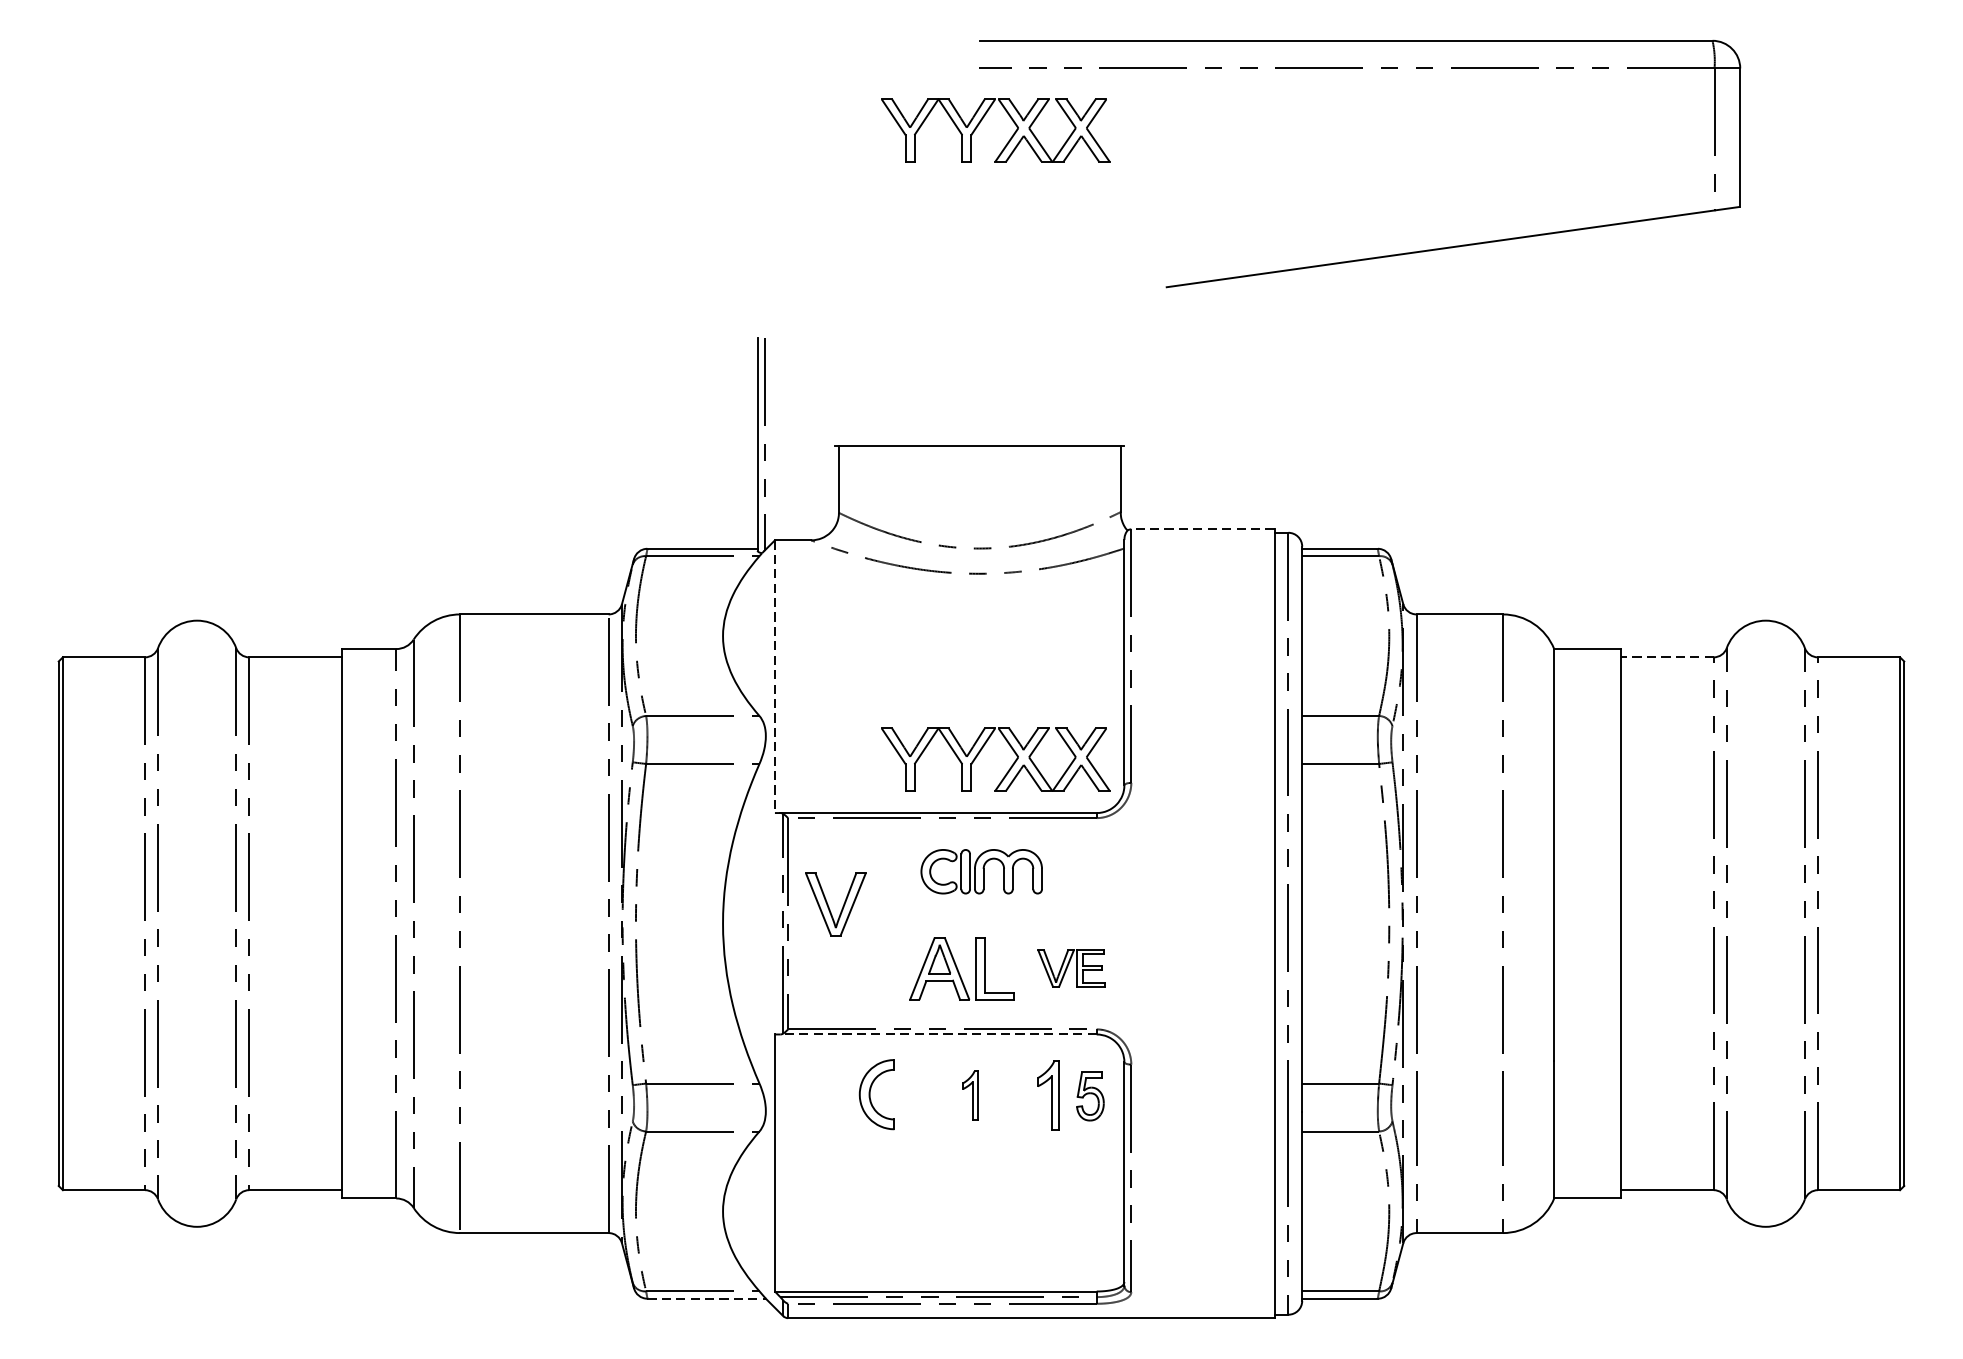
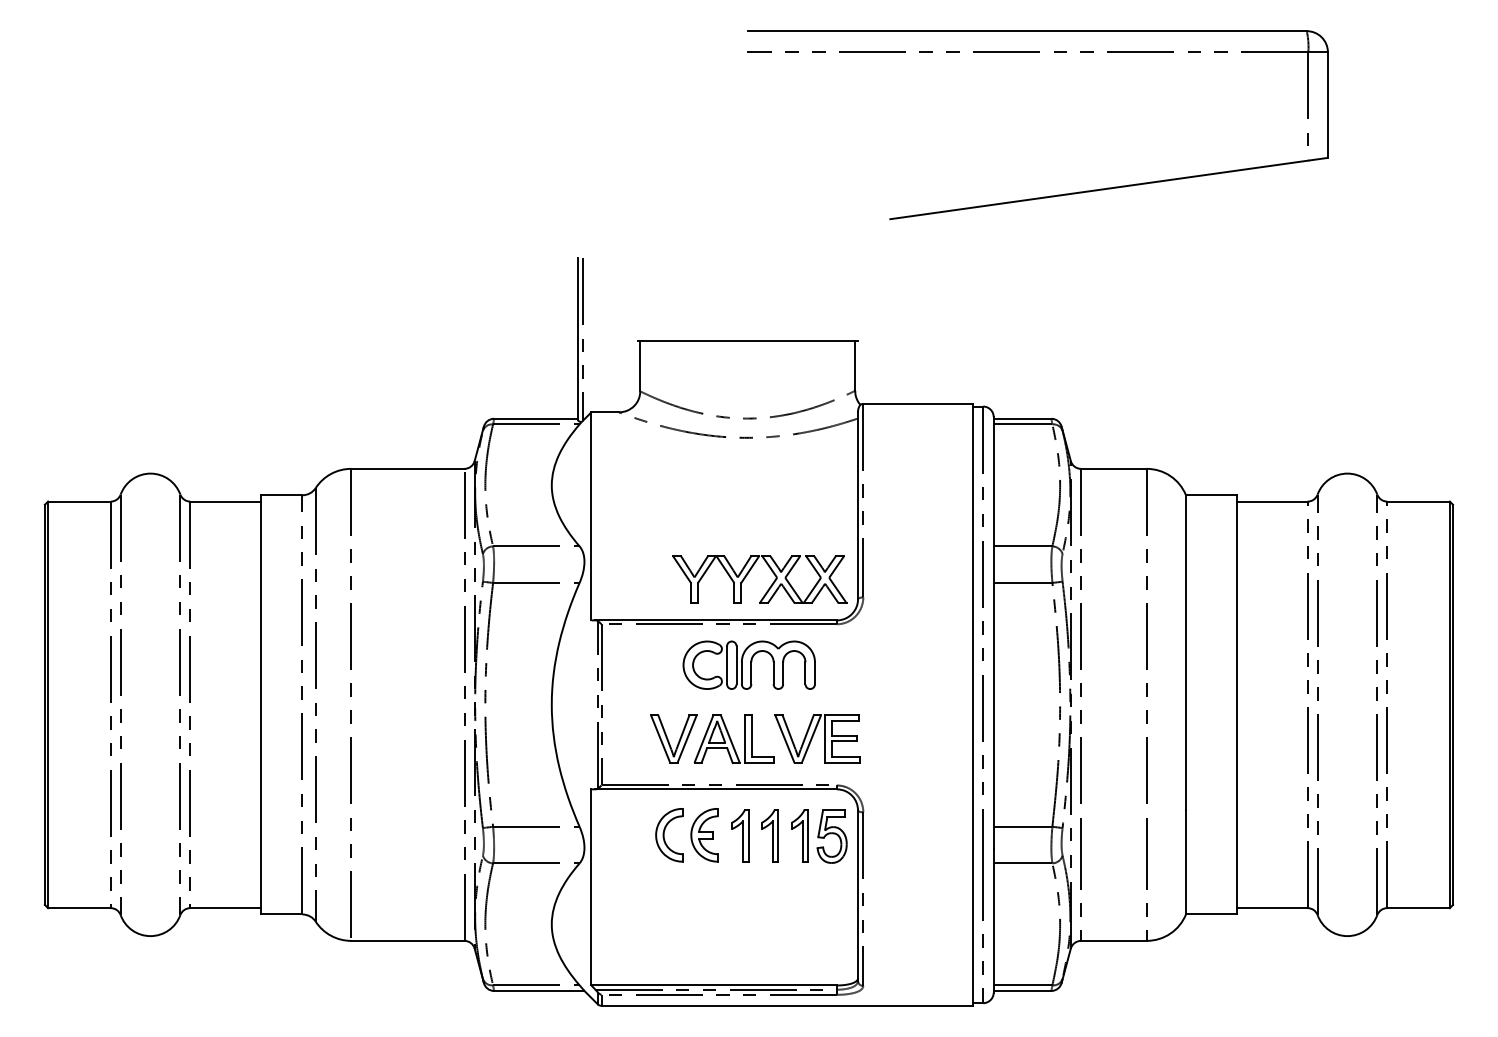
part: (983, 119) -> (750, 91), removed
line: (1202, 528) -> (917, 403), dashed -> solid
line: (1667, 657) -> (1272, 501), dashed -> solid
line: (775, 676) -> (591, 516), dashed -> solid
part: (980, 870) -> (748, 664), size x1.43
part: (835, 903) -> (673, 738), moved
part: (1071, 967) -> (817, 738), size x1.67
line: (938, 1034) -> (716, 789), dashed -> solid
part: (923, 1094) -> (704, 835), added
part: (970, 1094) -> (740, 835), size x1.43
part: (1008, 1094) -> (769, 835), added
part: (1089, 1096) -> (831, 836), size x1.43
line: (706, 1298) -> (539, 990), dashed -> solid

